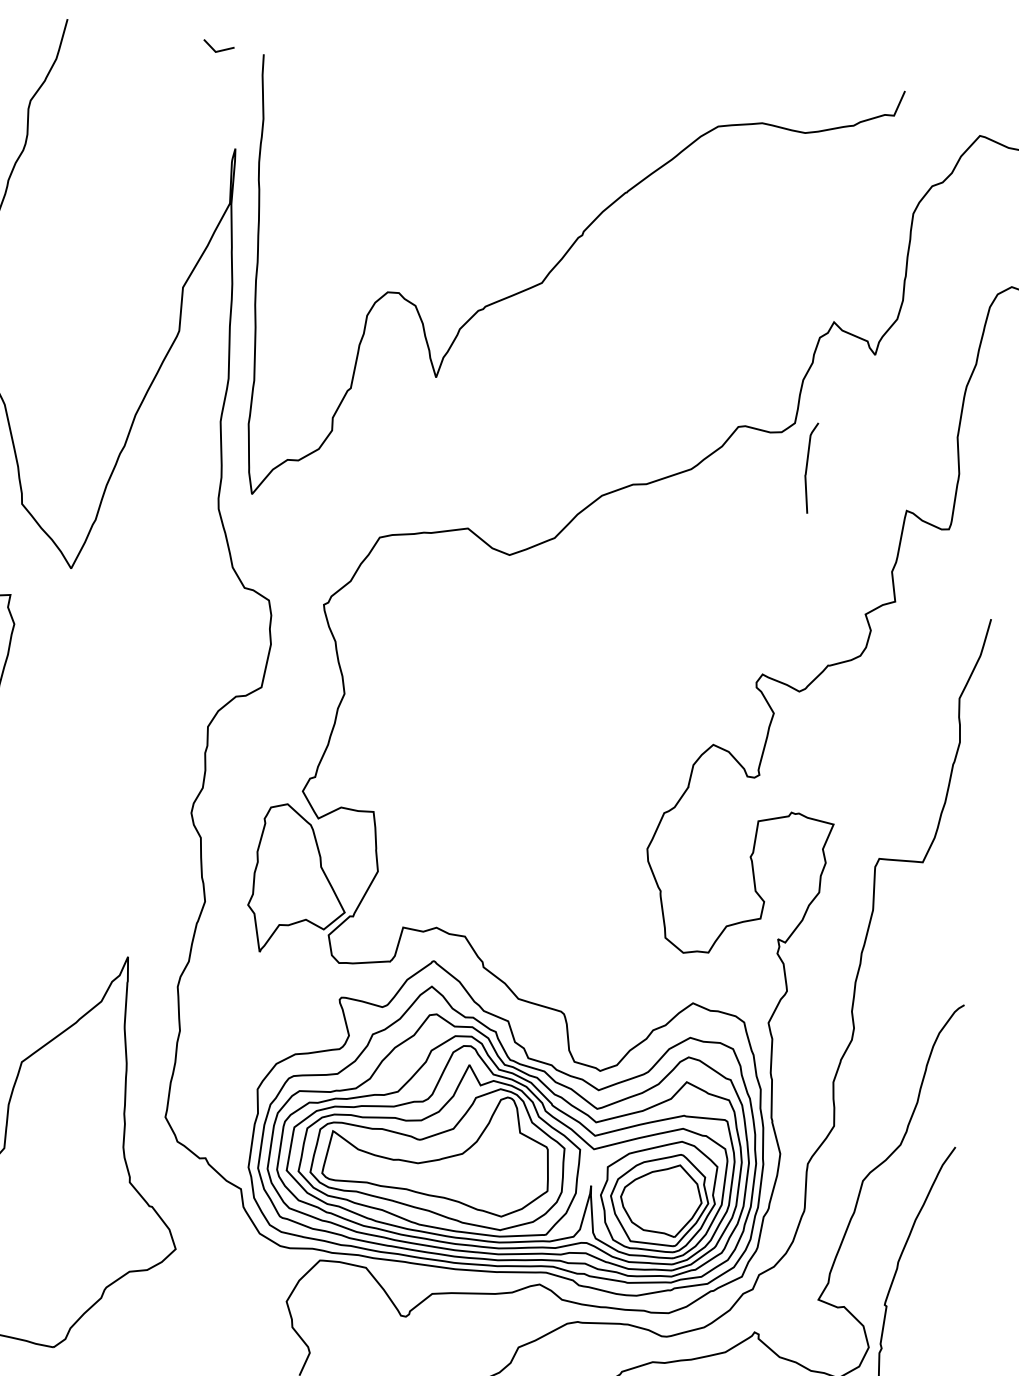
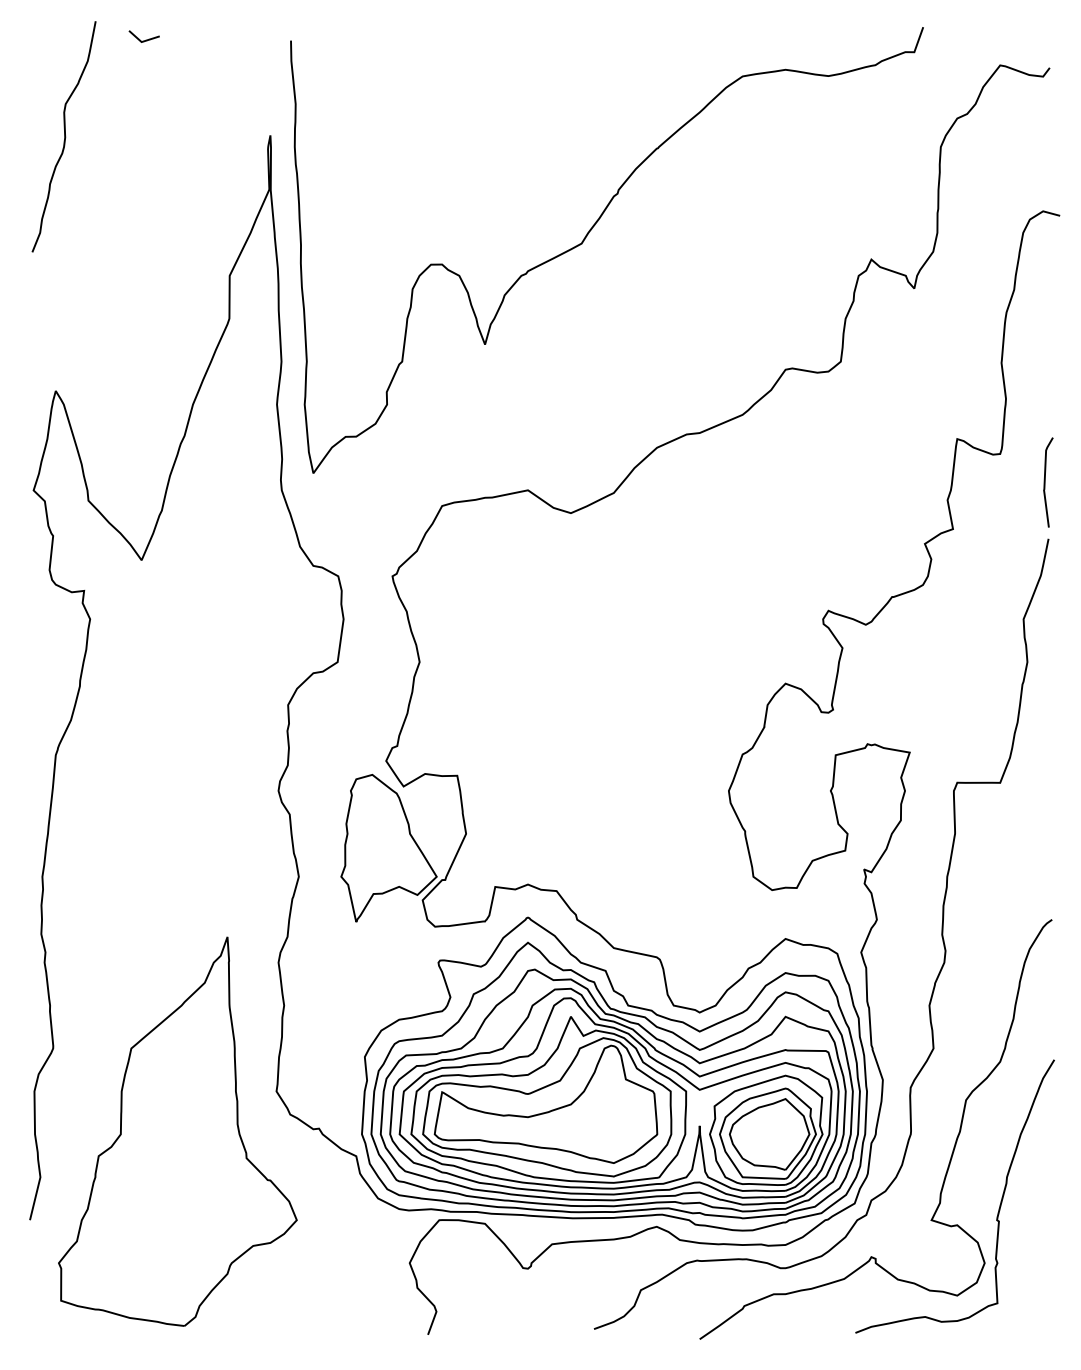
line: (219, 49) -> (145, 39), moved
curve: (807, 467) -> (1045, 482), moved

